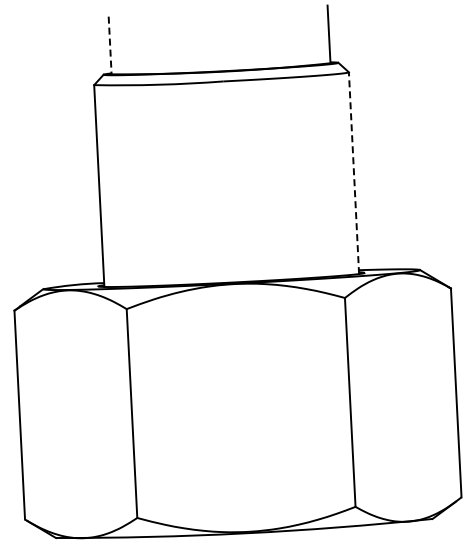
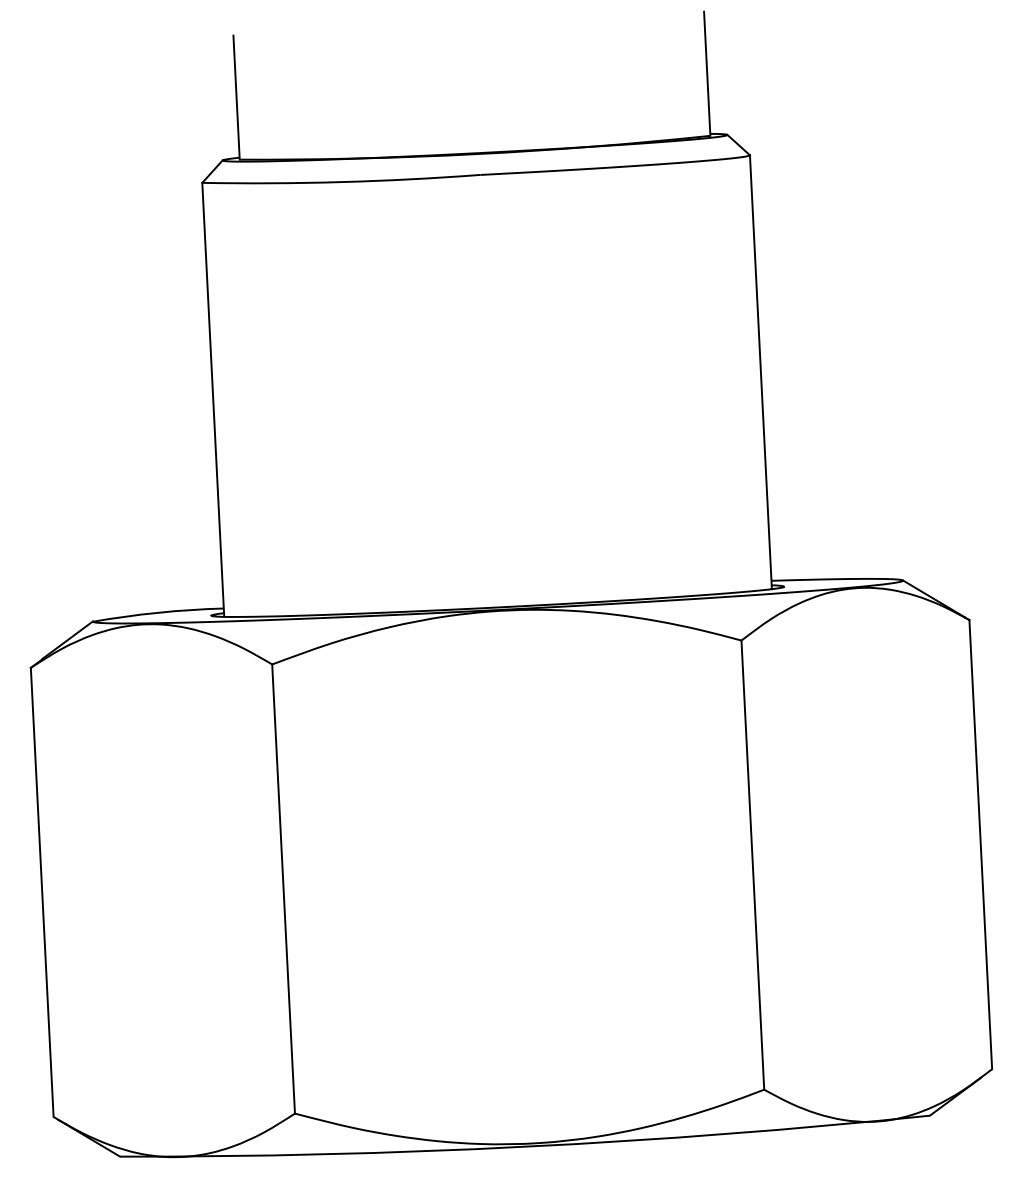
line: (110, 45) -> (237, 97), dashed -> solid
line: (353, 172) -> (759, 370), dashed -> solid

